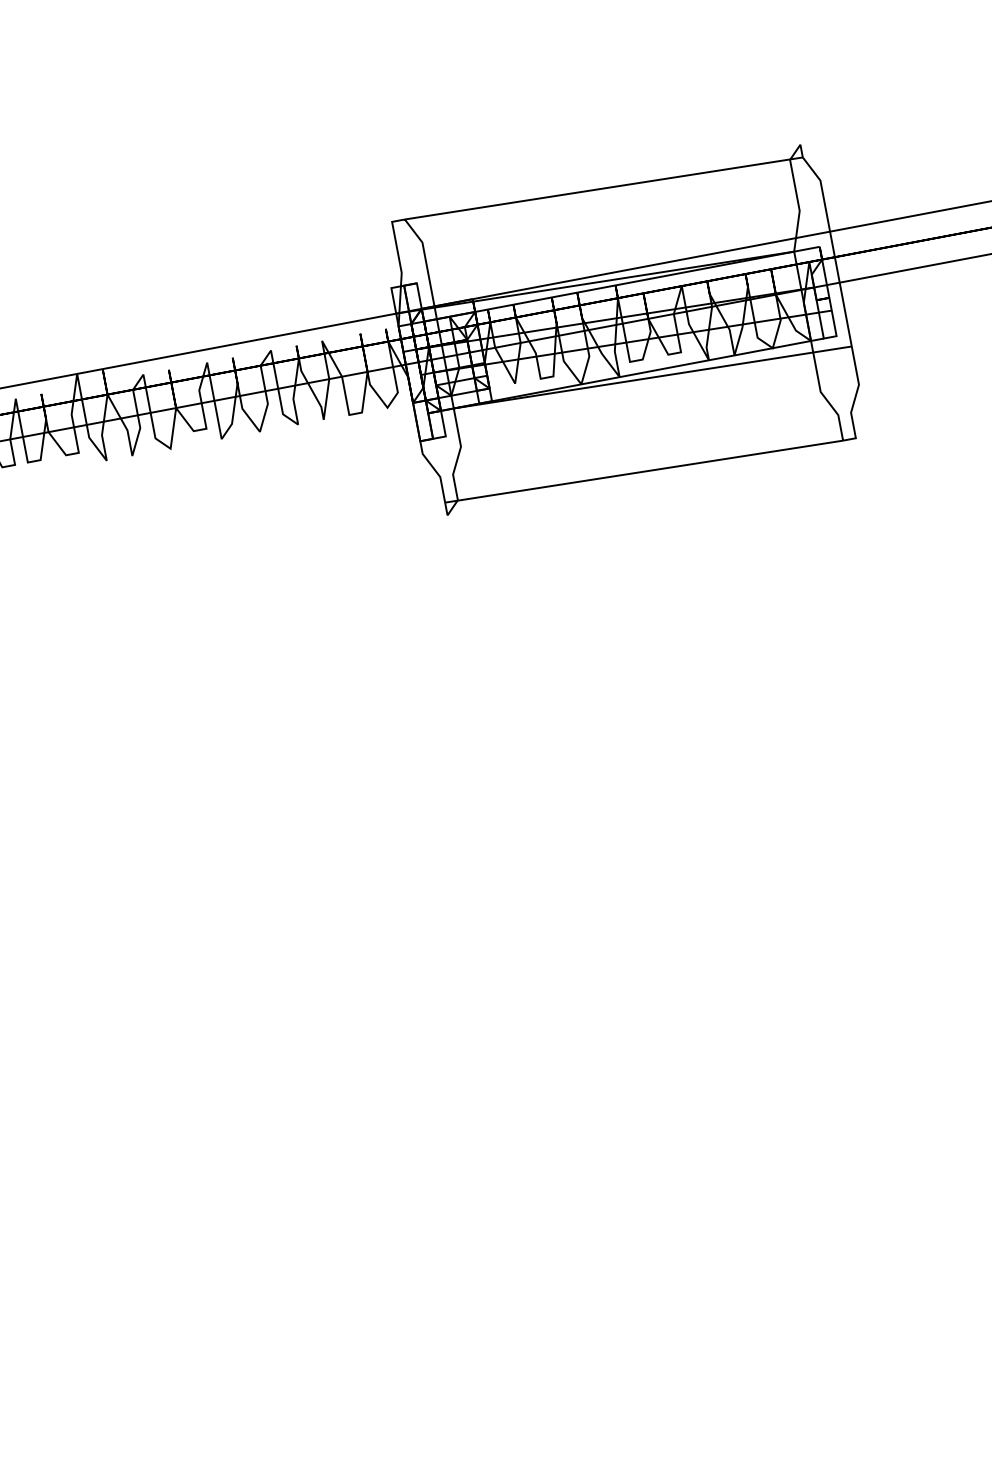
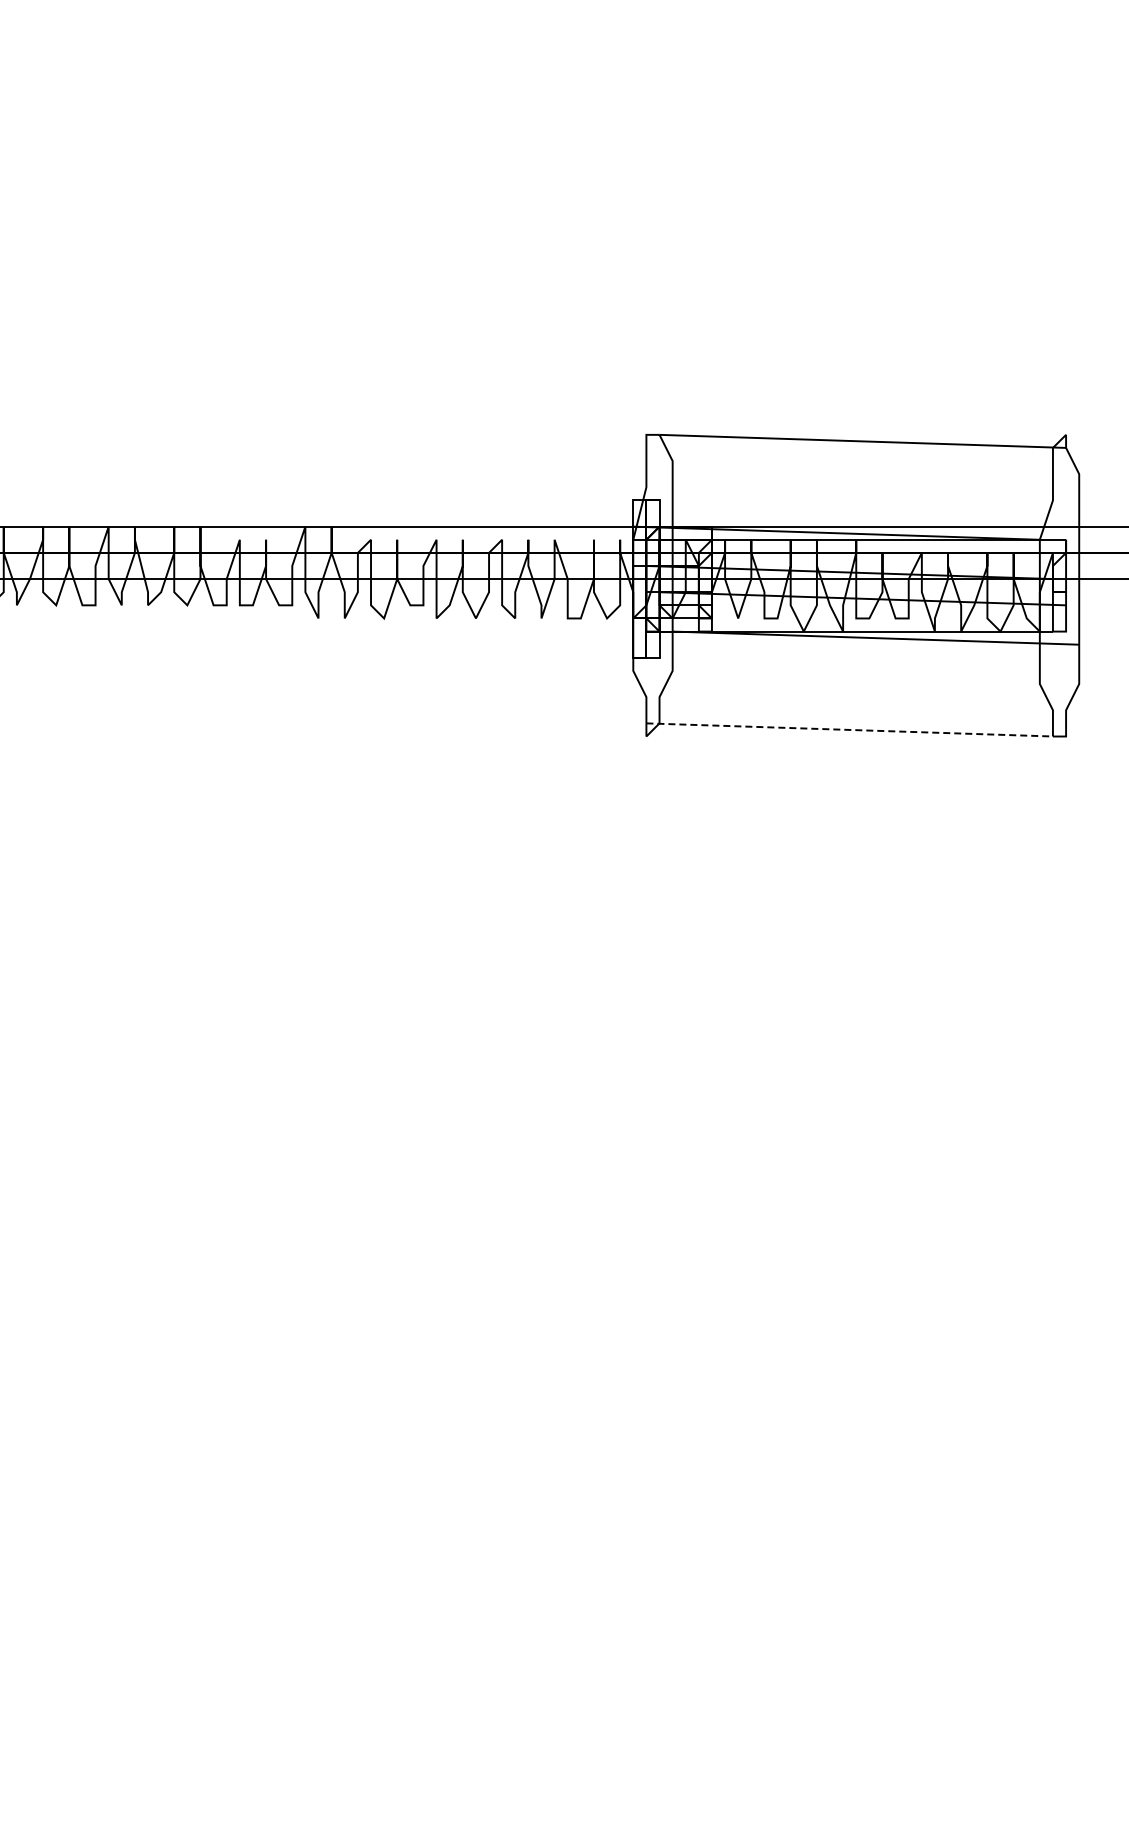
line: (644, 471) -> (850, 729), solid -> dashed

